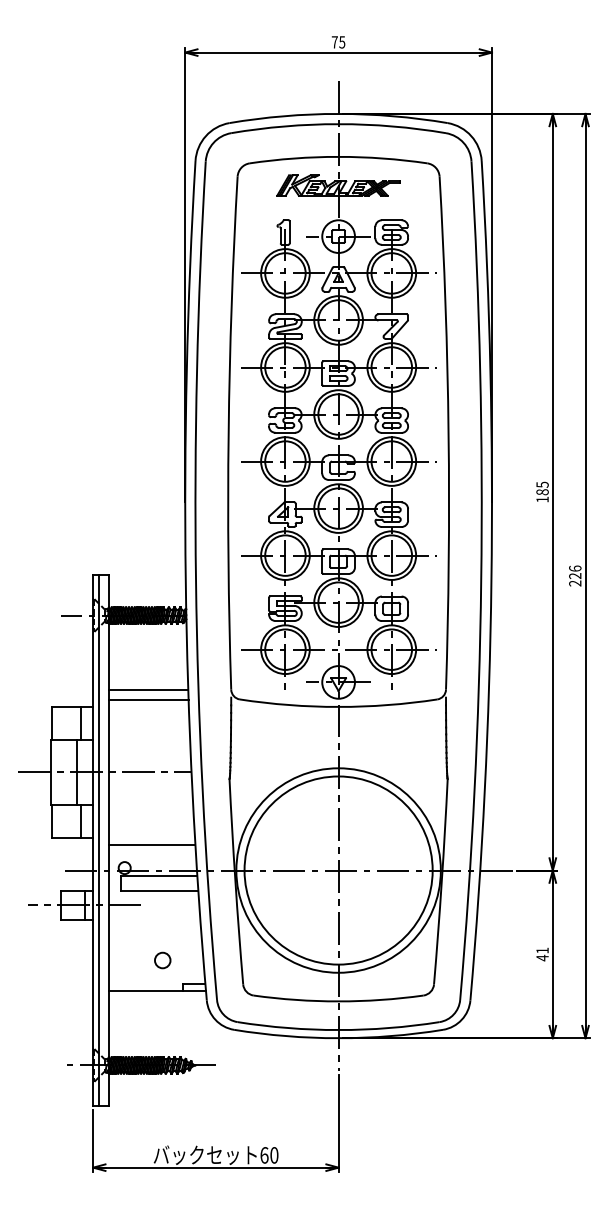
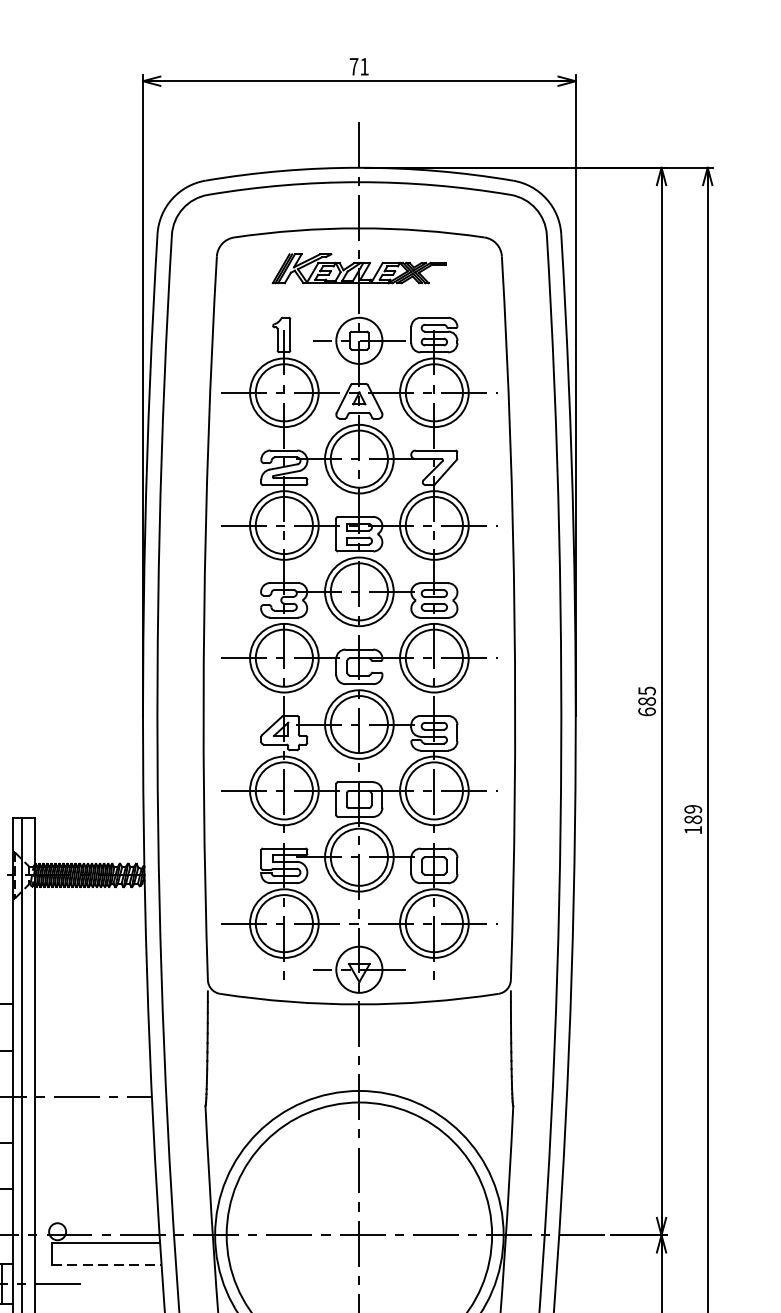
text: (342, 42) -> (364, 66), 75 -> 71
text: (542, 499) -> (647, 711), 185 -> 685
text: (575, 575) -> (693, 818), 226 -> 189
line: (148, 690) -> (91, 981), removed
line: (148, 699) -> (91, 993), removed
line: (151, 845) -> (95, 1199), removed
line: (159, 891) -> (106, 1264), solid -> dashed

